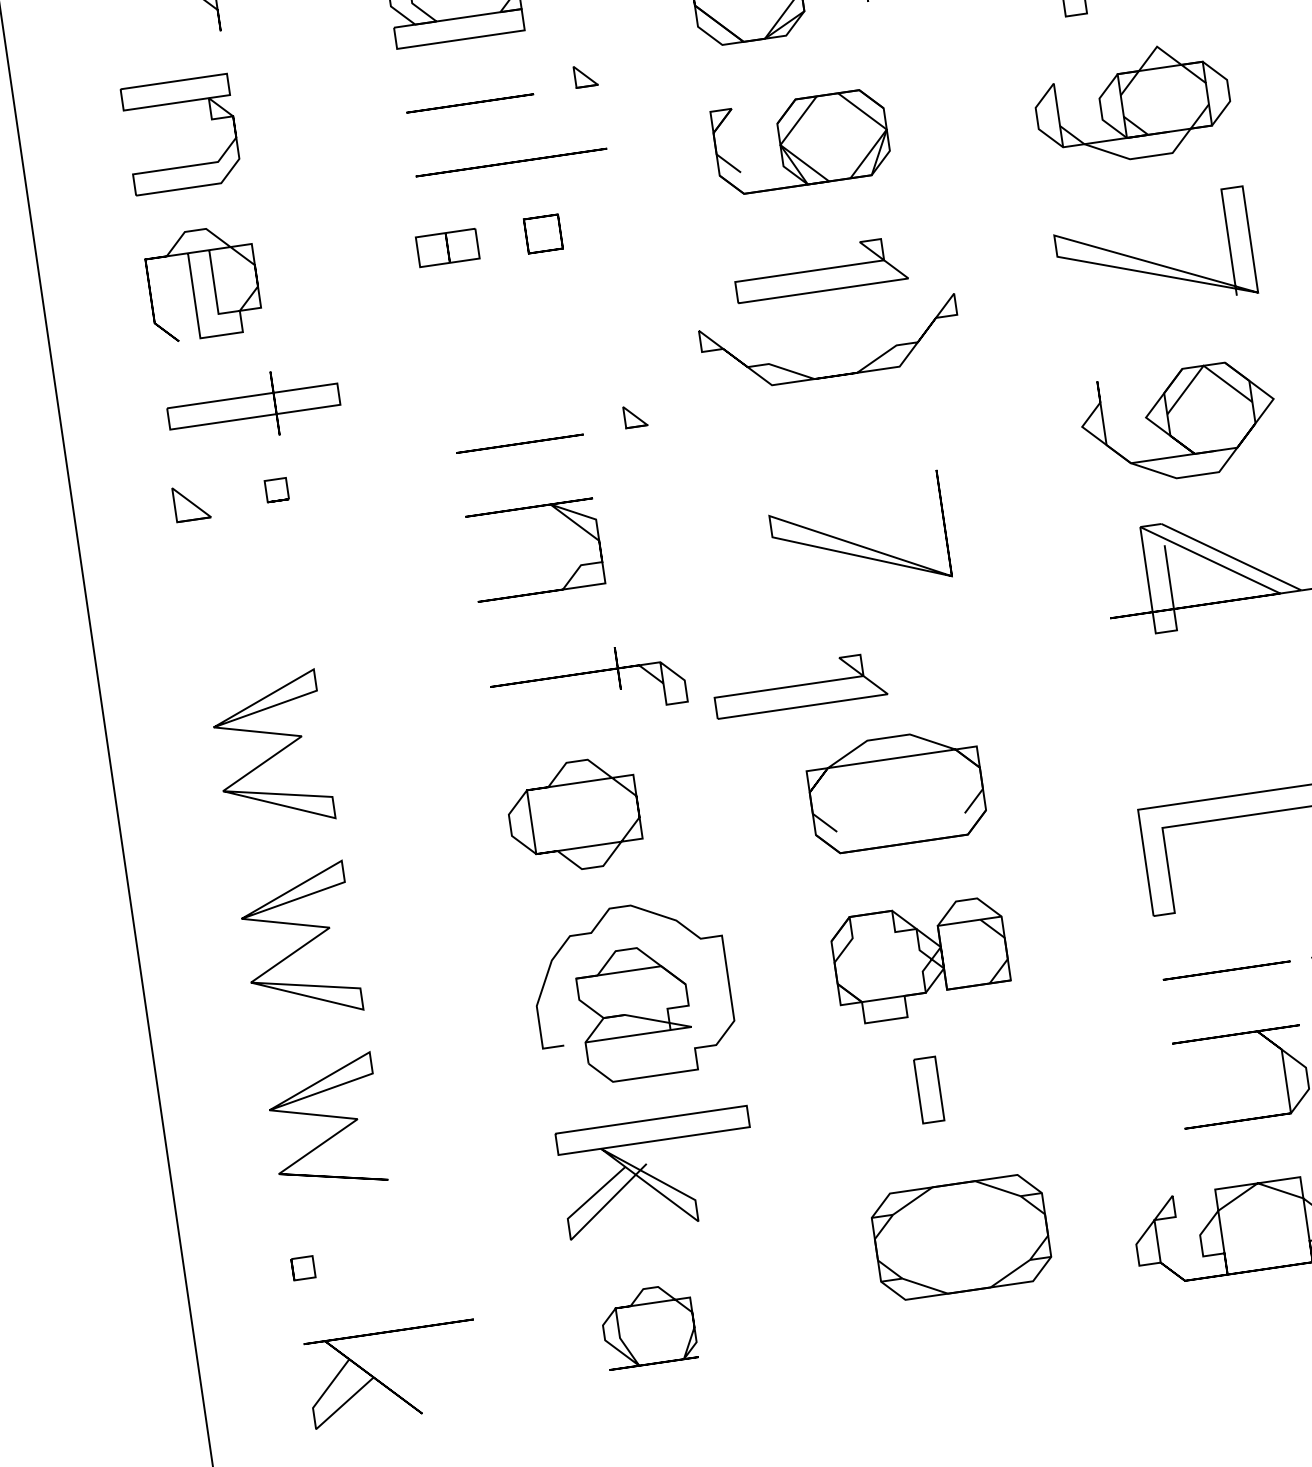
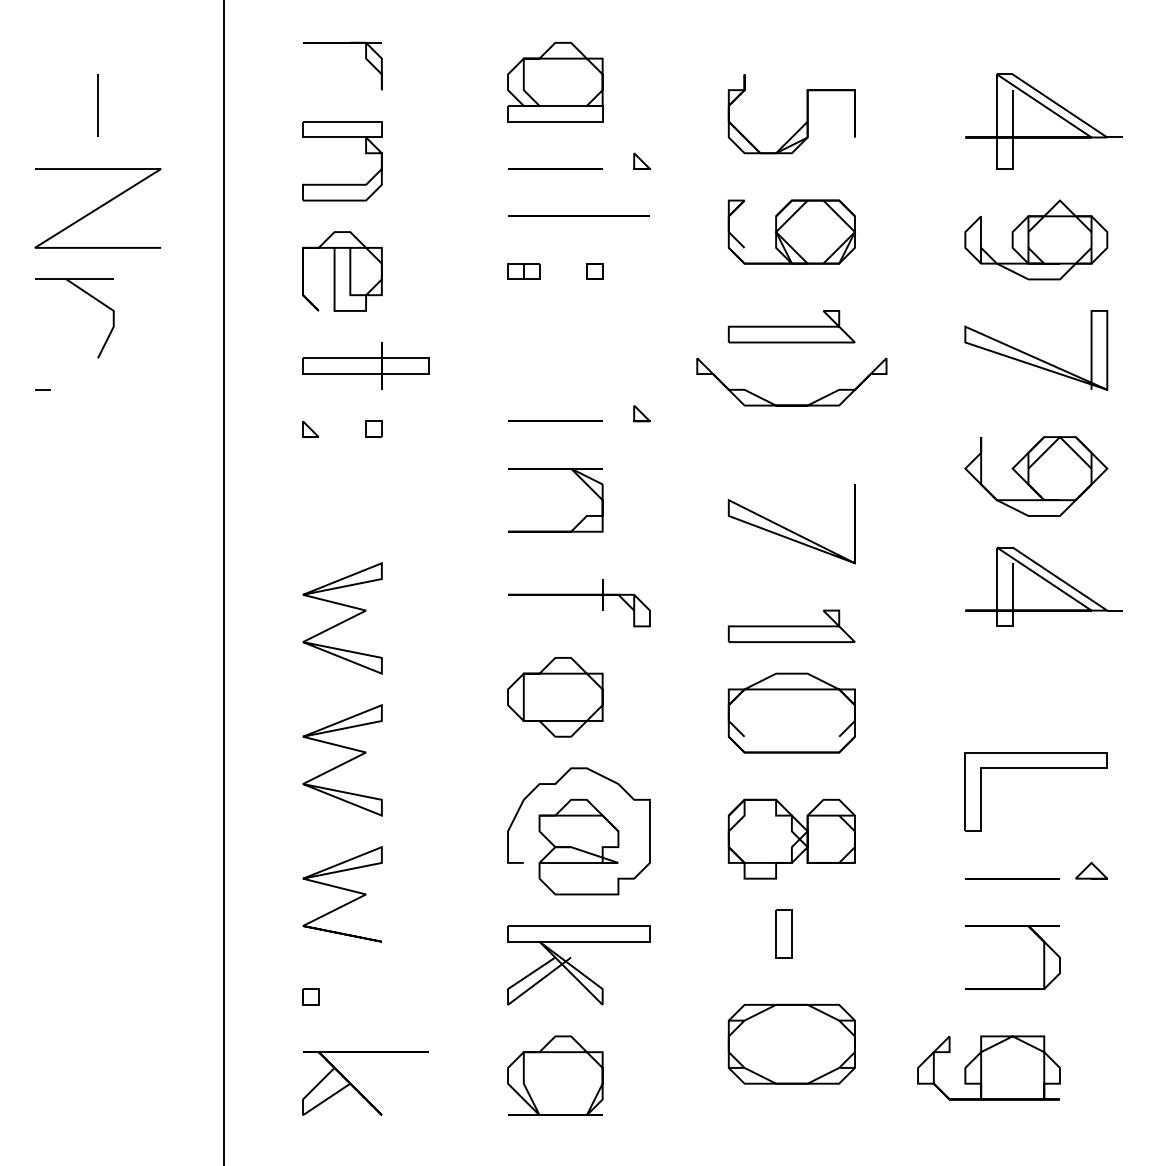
part: (543, 233) -> (594, 271), size x0.62
part: (447, 247) -> (523, 271), size x0.71
part: (191, 501) -> (310, 428), size x0.62
part: (799, 684) -> (791, 625), moved
part: (648, 1326) -> (555, 1075), size x1.43

